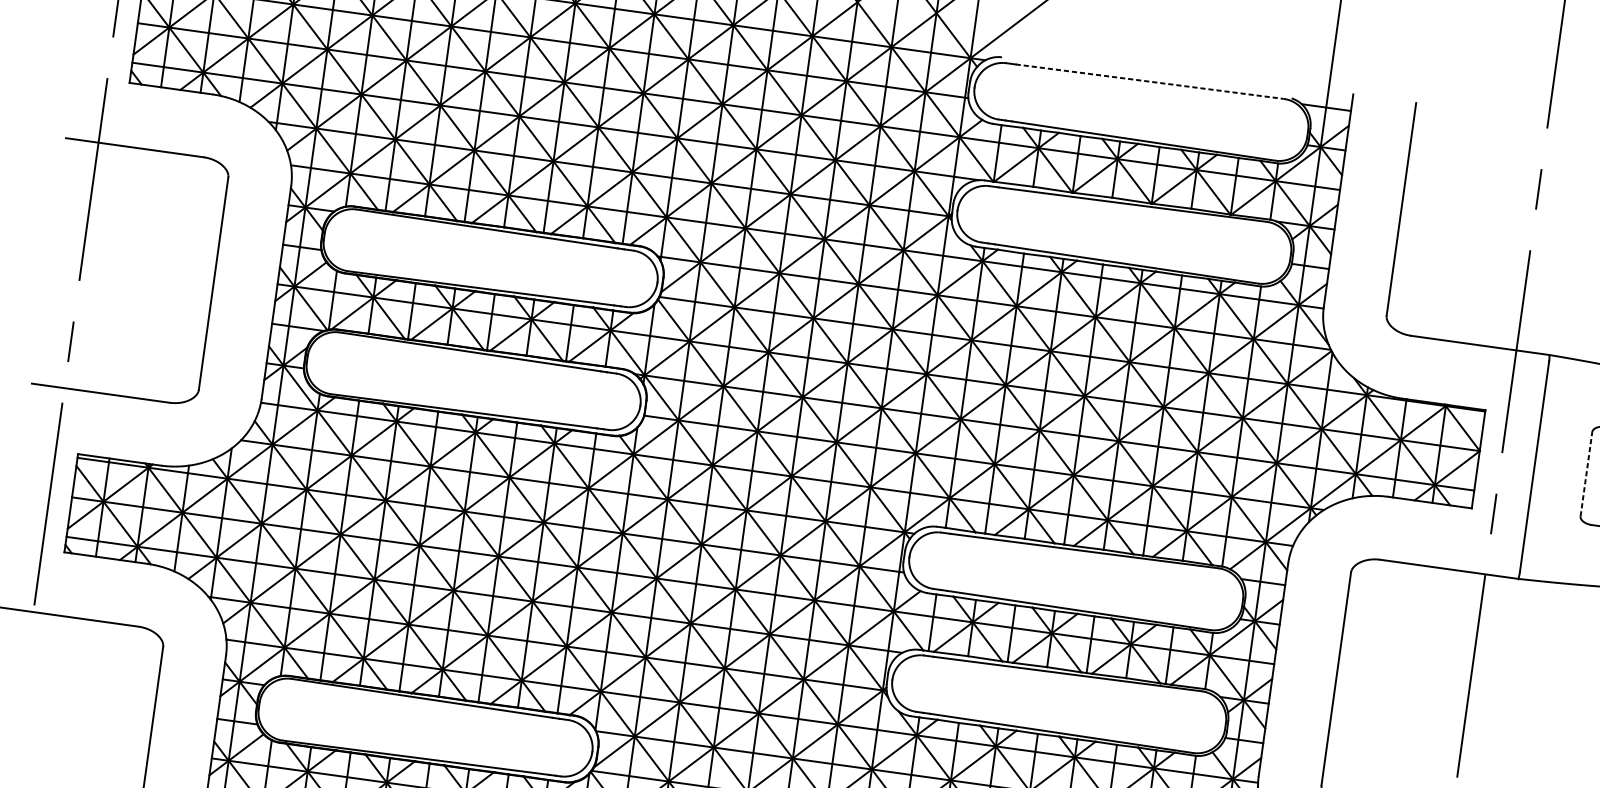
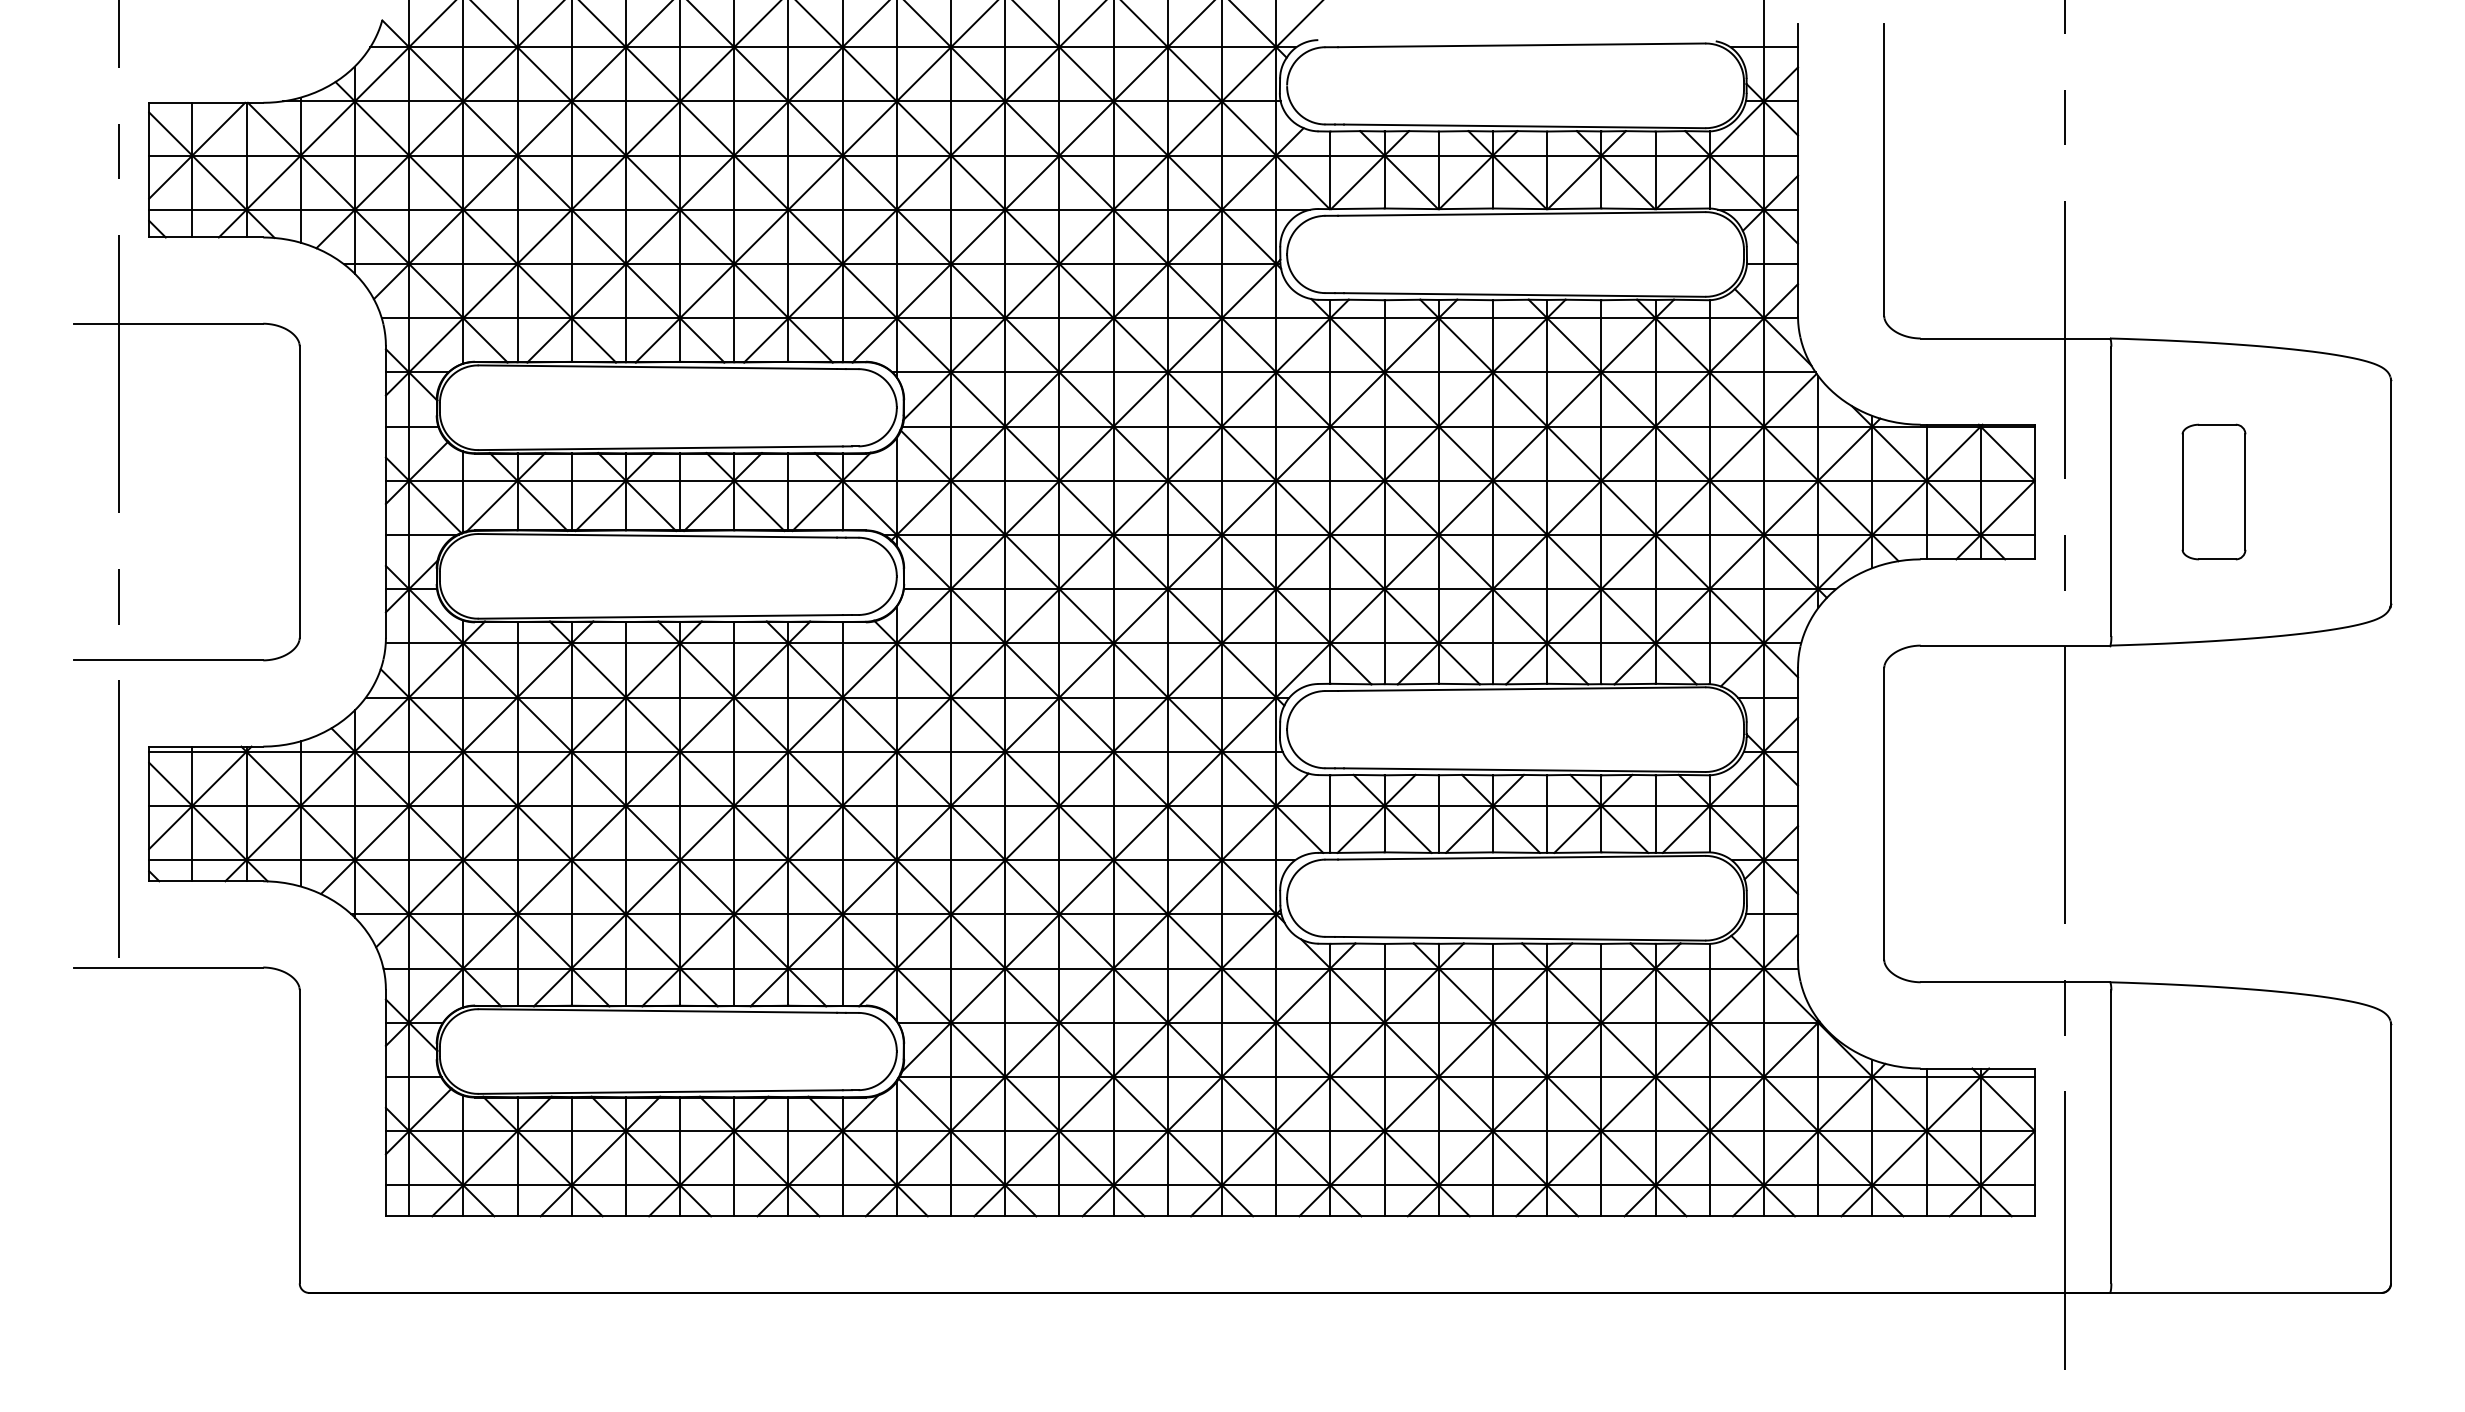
line: (1149, 81) -> (1521, 45), dashed -> solid
line: (1586, 474) -> (2182, 492), dashed -> solid

